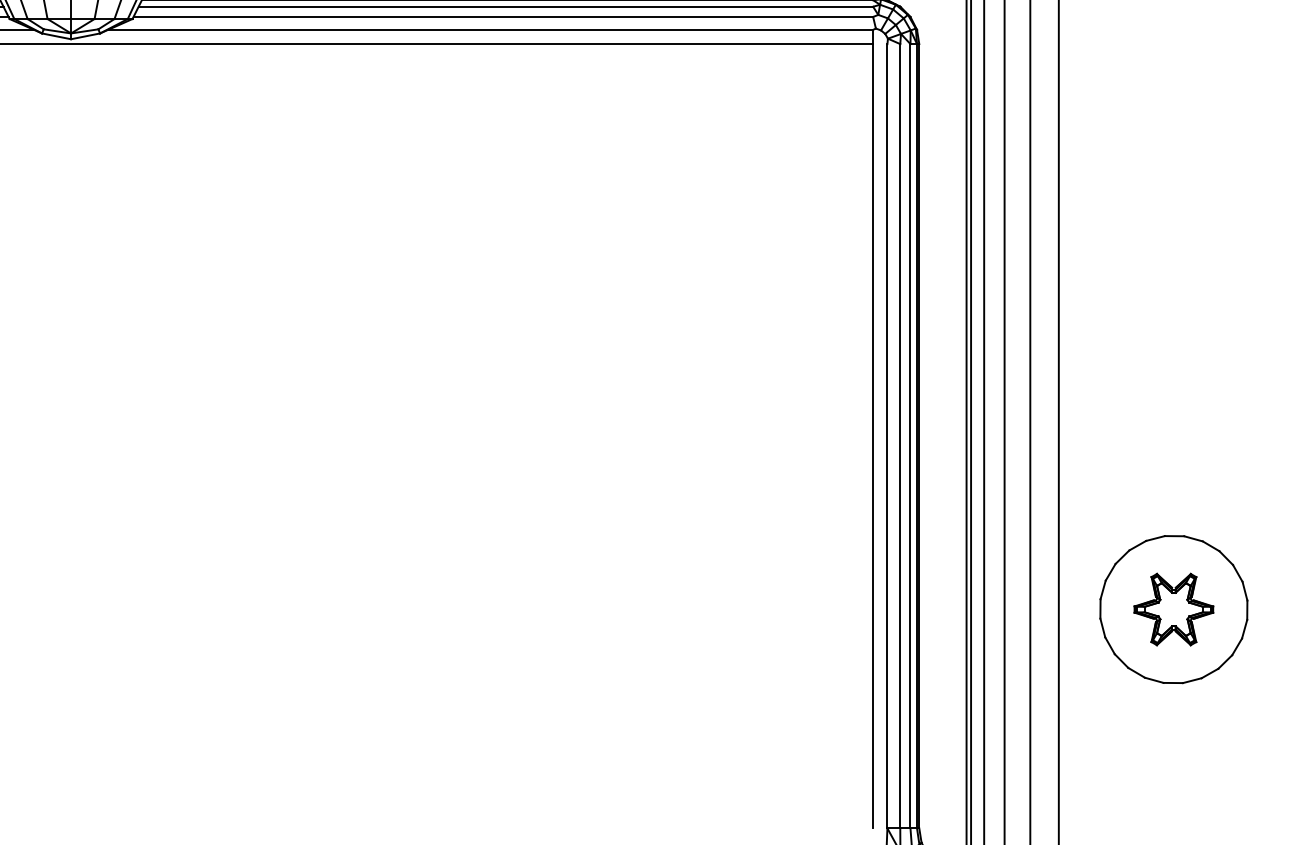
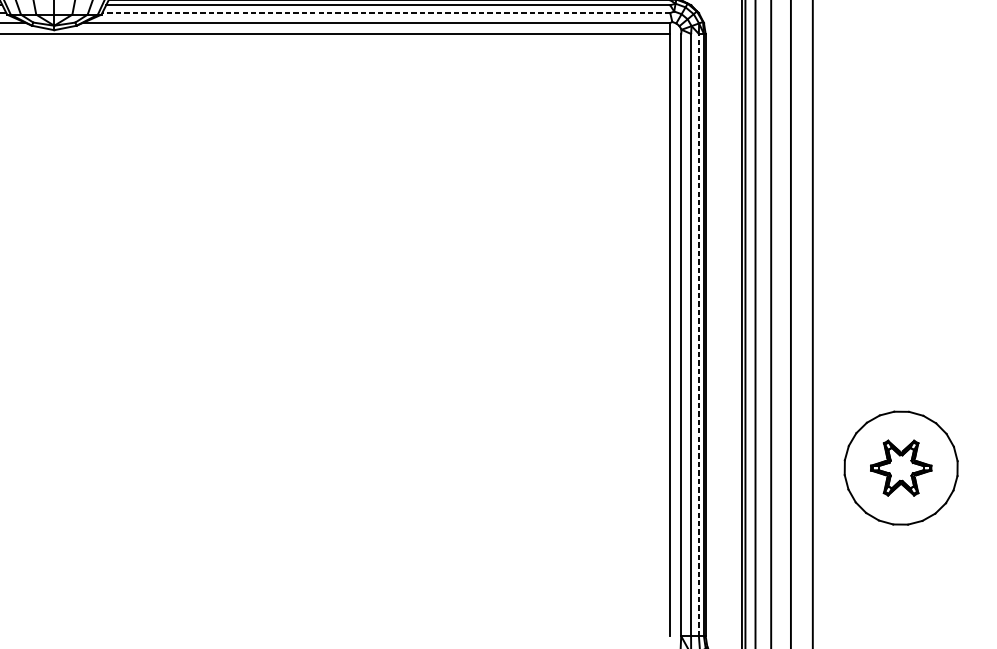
line: (503, 16) -> (386, 12), solid -> dashed
line: (910, 435) -> (698, 334), solid -> dashed

